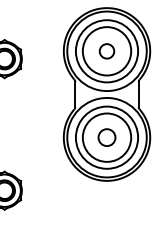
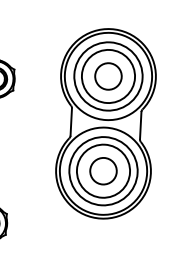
circle: (106, 51) -> (107, 76), size x1.67
circle: (106, 137) -> (102, 170), size x1.43

